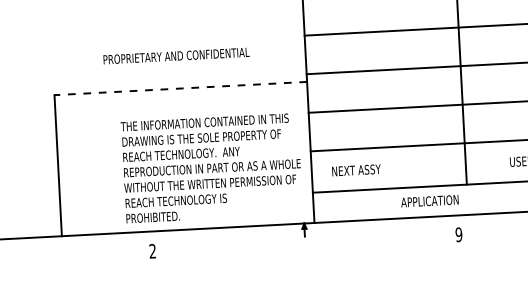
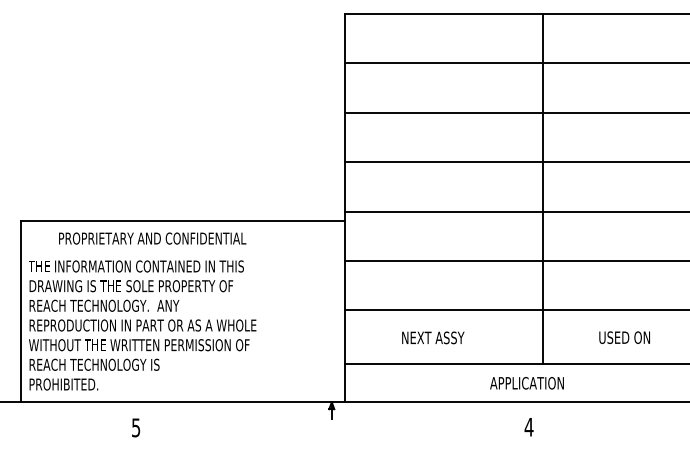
text: (176, 56) -> (152, 238), moved
line: (180, 88) -> (182, 221), dashed -> solid
text: (211, 168) -> (142, 325), moved
text: (356, 170) -> (433, 337), moved
text: (429, 201) -> (526, 383), moved
text: (458, 234) -> (528, 426), 9 -> 4
text: (153, 251) -> (136, 427), 2 -> 5

